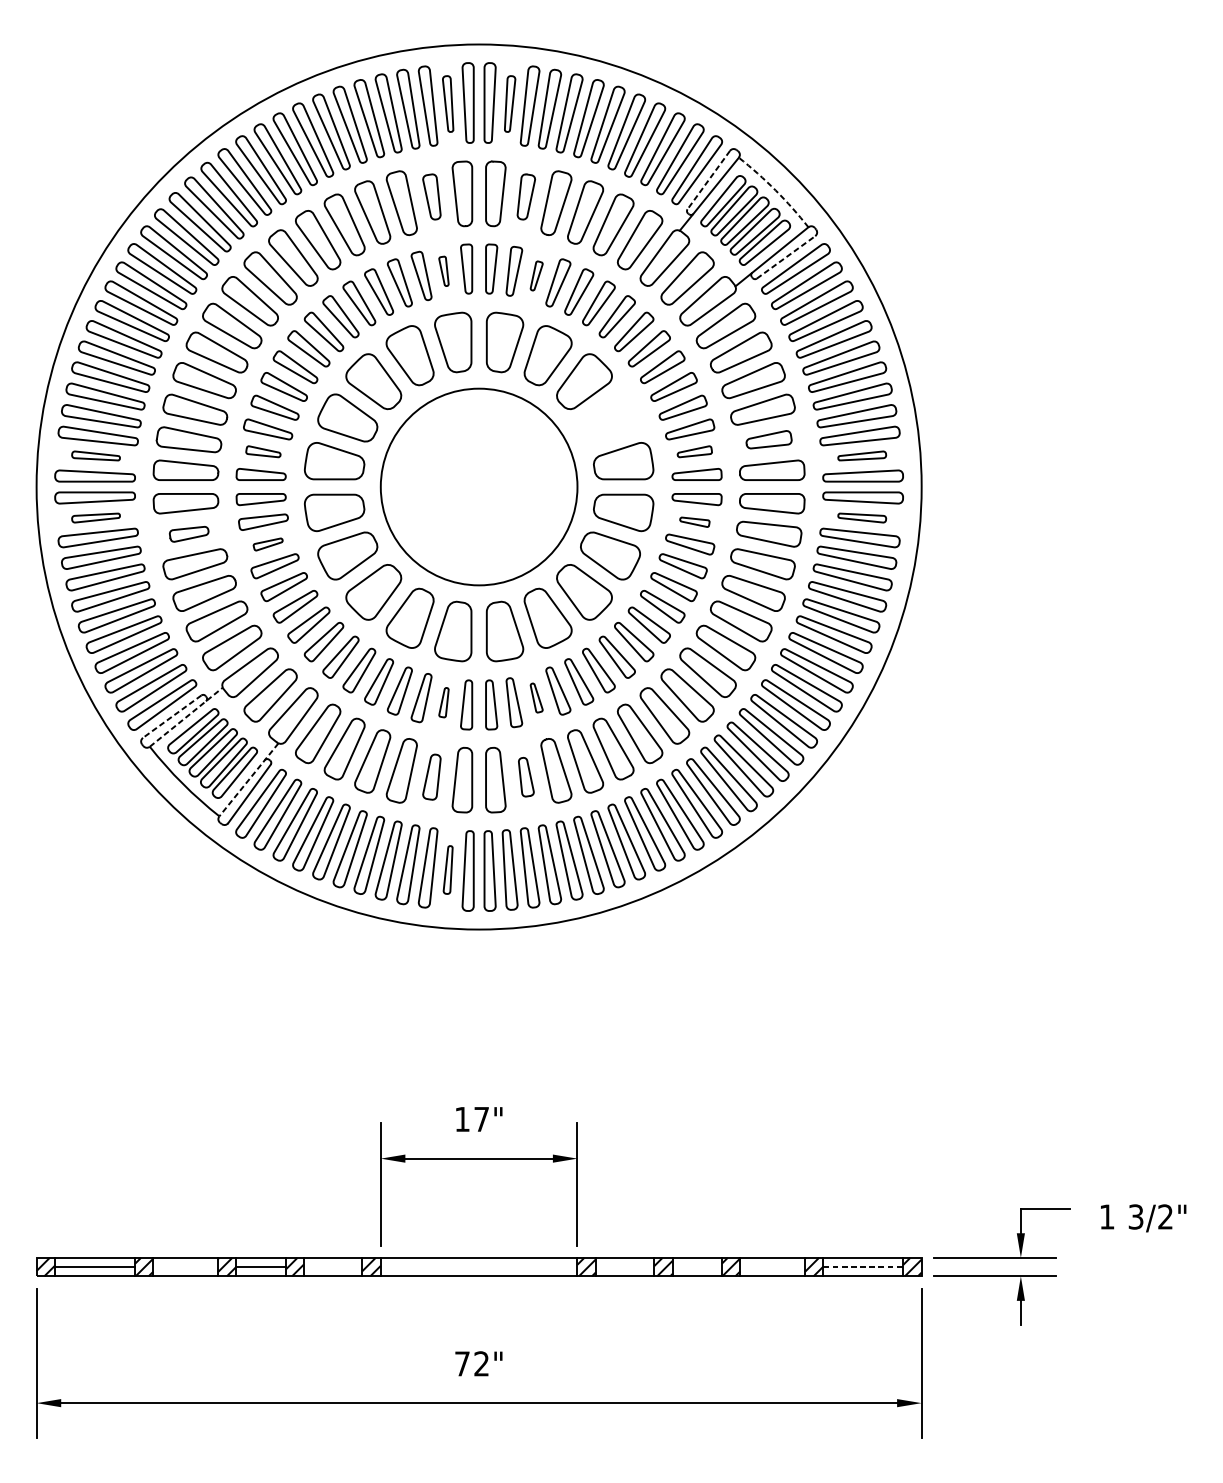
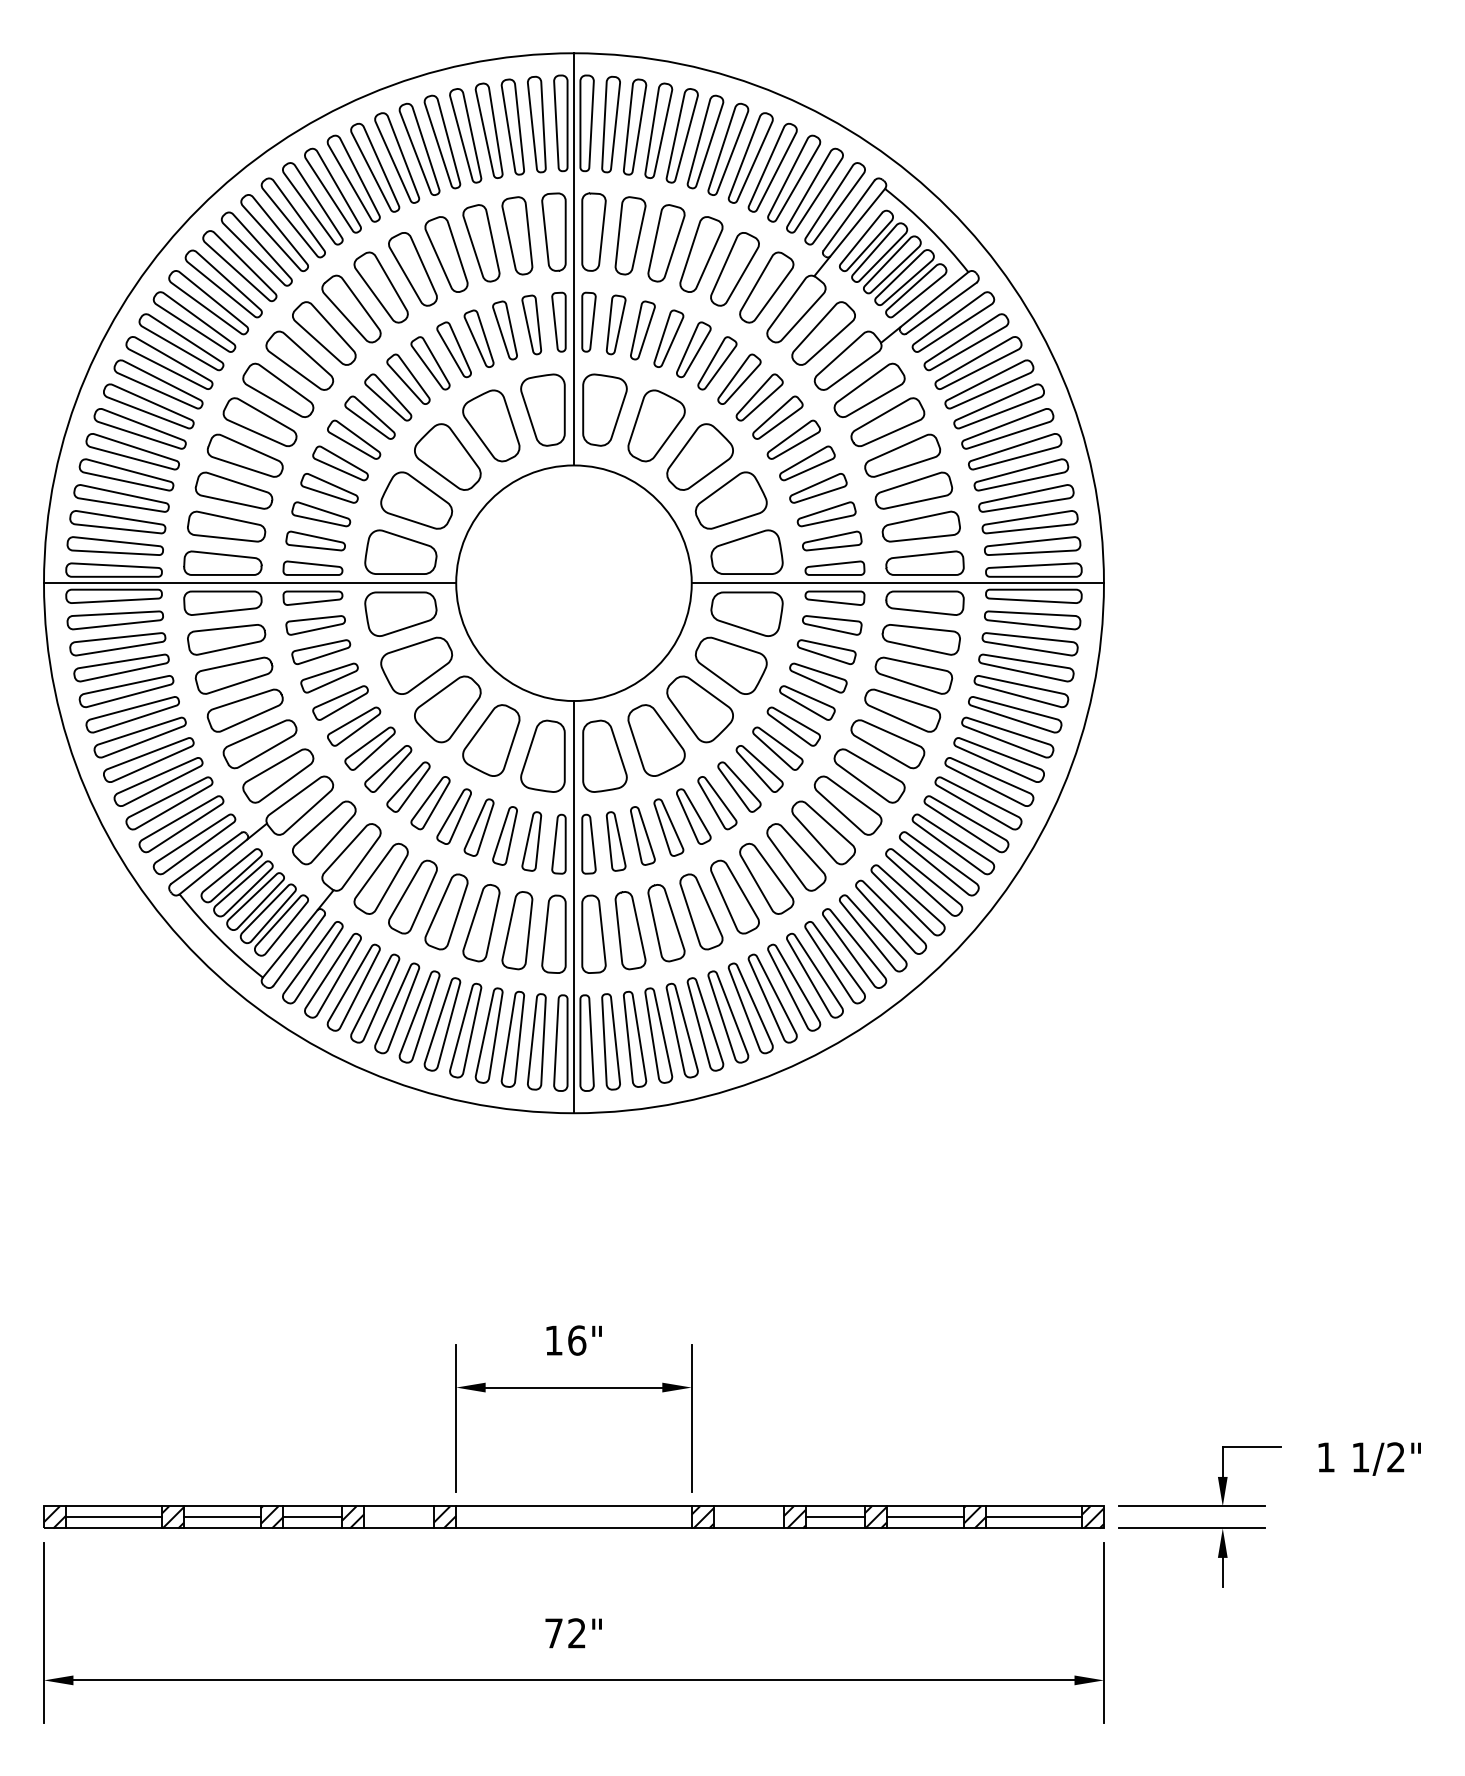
part: (447, 103) -> (536, 124), size x1.43
part: (509, 103) -> (610, 124), size x1.43
line: (708, 180) -> (848, 216), dashed -> solid
arc: (775, 190) -> (929, 228), dashed -> solid
part: (431, 196) -> (517, 235), size x1.43
part: (526, 196) -> (630, 235), size x1.43
line: (478, 216) -> (573, 259), added
line: (786, 256) -> (941, 307), dashed -> solid
part: (443, 270) -> (531, 324), size x1.67
part: (536, 275) -> (642, 330), size x1.67
part: (609, 417) -> (730, 500), added
part: (768, 439) -> (920, 526), size x1.43
part: (263, 451) -> (315, 540), size x1.43
part: (695, 451) -> (832, 540), size x1.43
part: (95, 455) -> (114, 545), size x1.67
part: (862, 455) -> (1032, 545), size x1.67
line: (209, 487) -> (250, 583), added
line: (749, 487) -> (897, 583), added
part: (95, 518) -> (114, 620), size x1.67
part: (862, 518) -> (1032, 620), size x1.67
part: (695, 522) -> (832, 625), size x1.67
part: (188, 534) -> (226, 639), size x1.67
part: (268, 544) -> (321, 651), size x1.67
part: (536, 697) -> (642, 835), size x1.67
part: (443, 702) -> (531, 841), size x1.67
line: (172, 716) -> (206, 858), dashed -> solid
line: (186, 716) -> (223, 858), dashed -> solid
line: (478, 757) -> (573, 907), added
part: (431, 776) -> (517, 930), size x1.43
part: (526, 776) -> (630, 930), size x1.67
line: (248, 780) -> (297, 934), dashed -> solid
part: (447, 869) -> (536, 1041), size x1.67
text: (482, 1119) -> (577, 1340), 17" -> 16"
text: (1135, 1217) -> (1360, 1457), 3/2" -> 1/2"
line: (185, 1267) -> (222, 1517), added
line: (696, 1267) -> (834, 1517), added
line: (772, 1267) -> (925, 1517), added
line: (863, 1267) -> (1034, 1517), dashed -> solid

